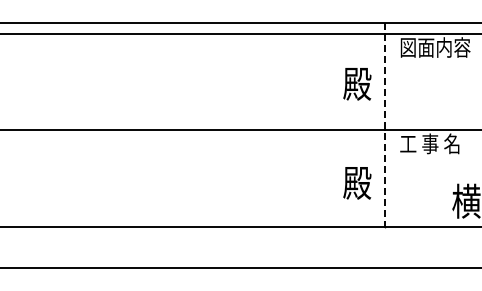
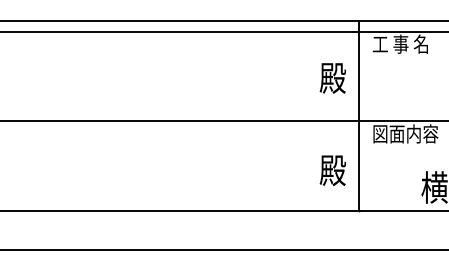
text: (435, 47) -> (405, 44), 図面内容 -> 工 事 名
line: (384, 124) -> (358, 115), dashed -> solid
text: (435, 143) -> (405, 133), 工 事 名 -> 図面内容

